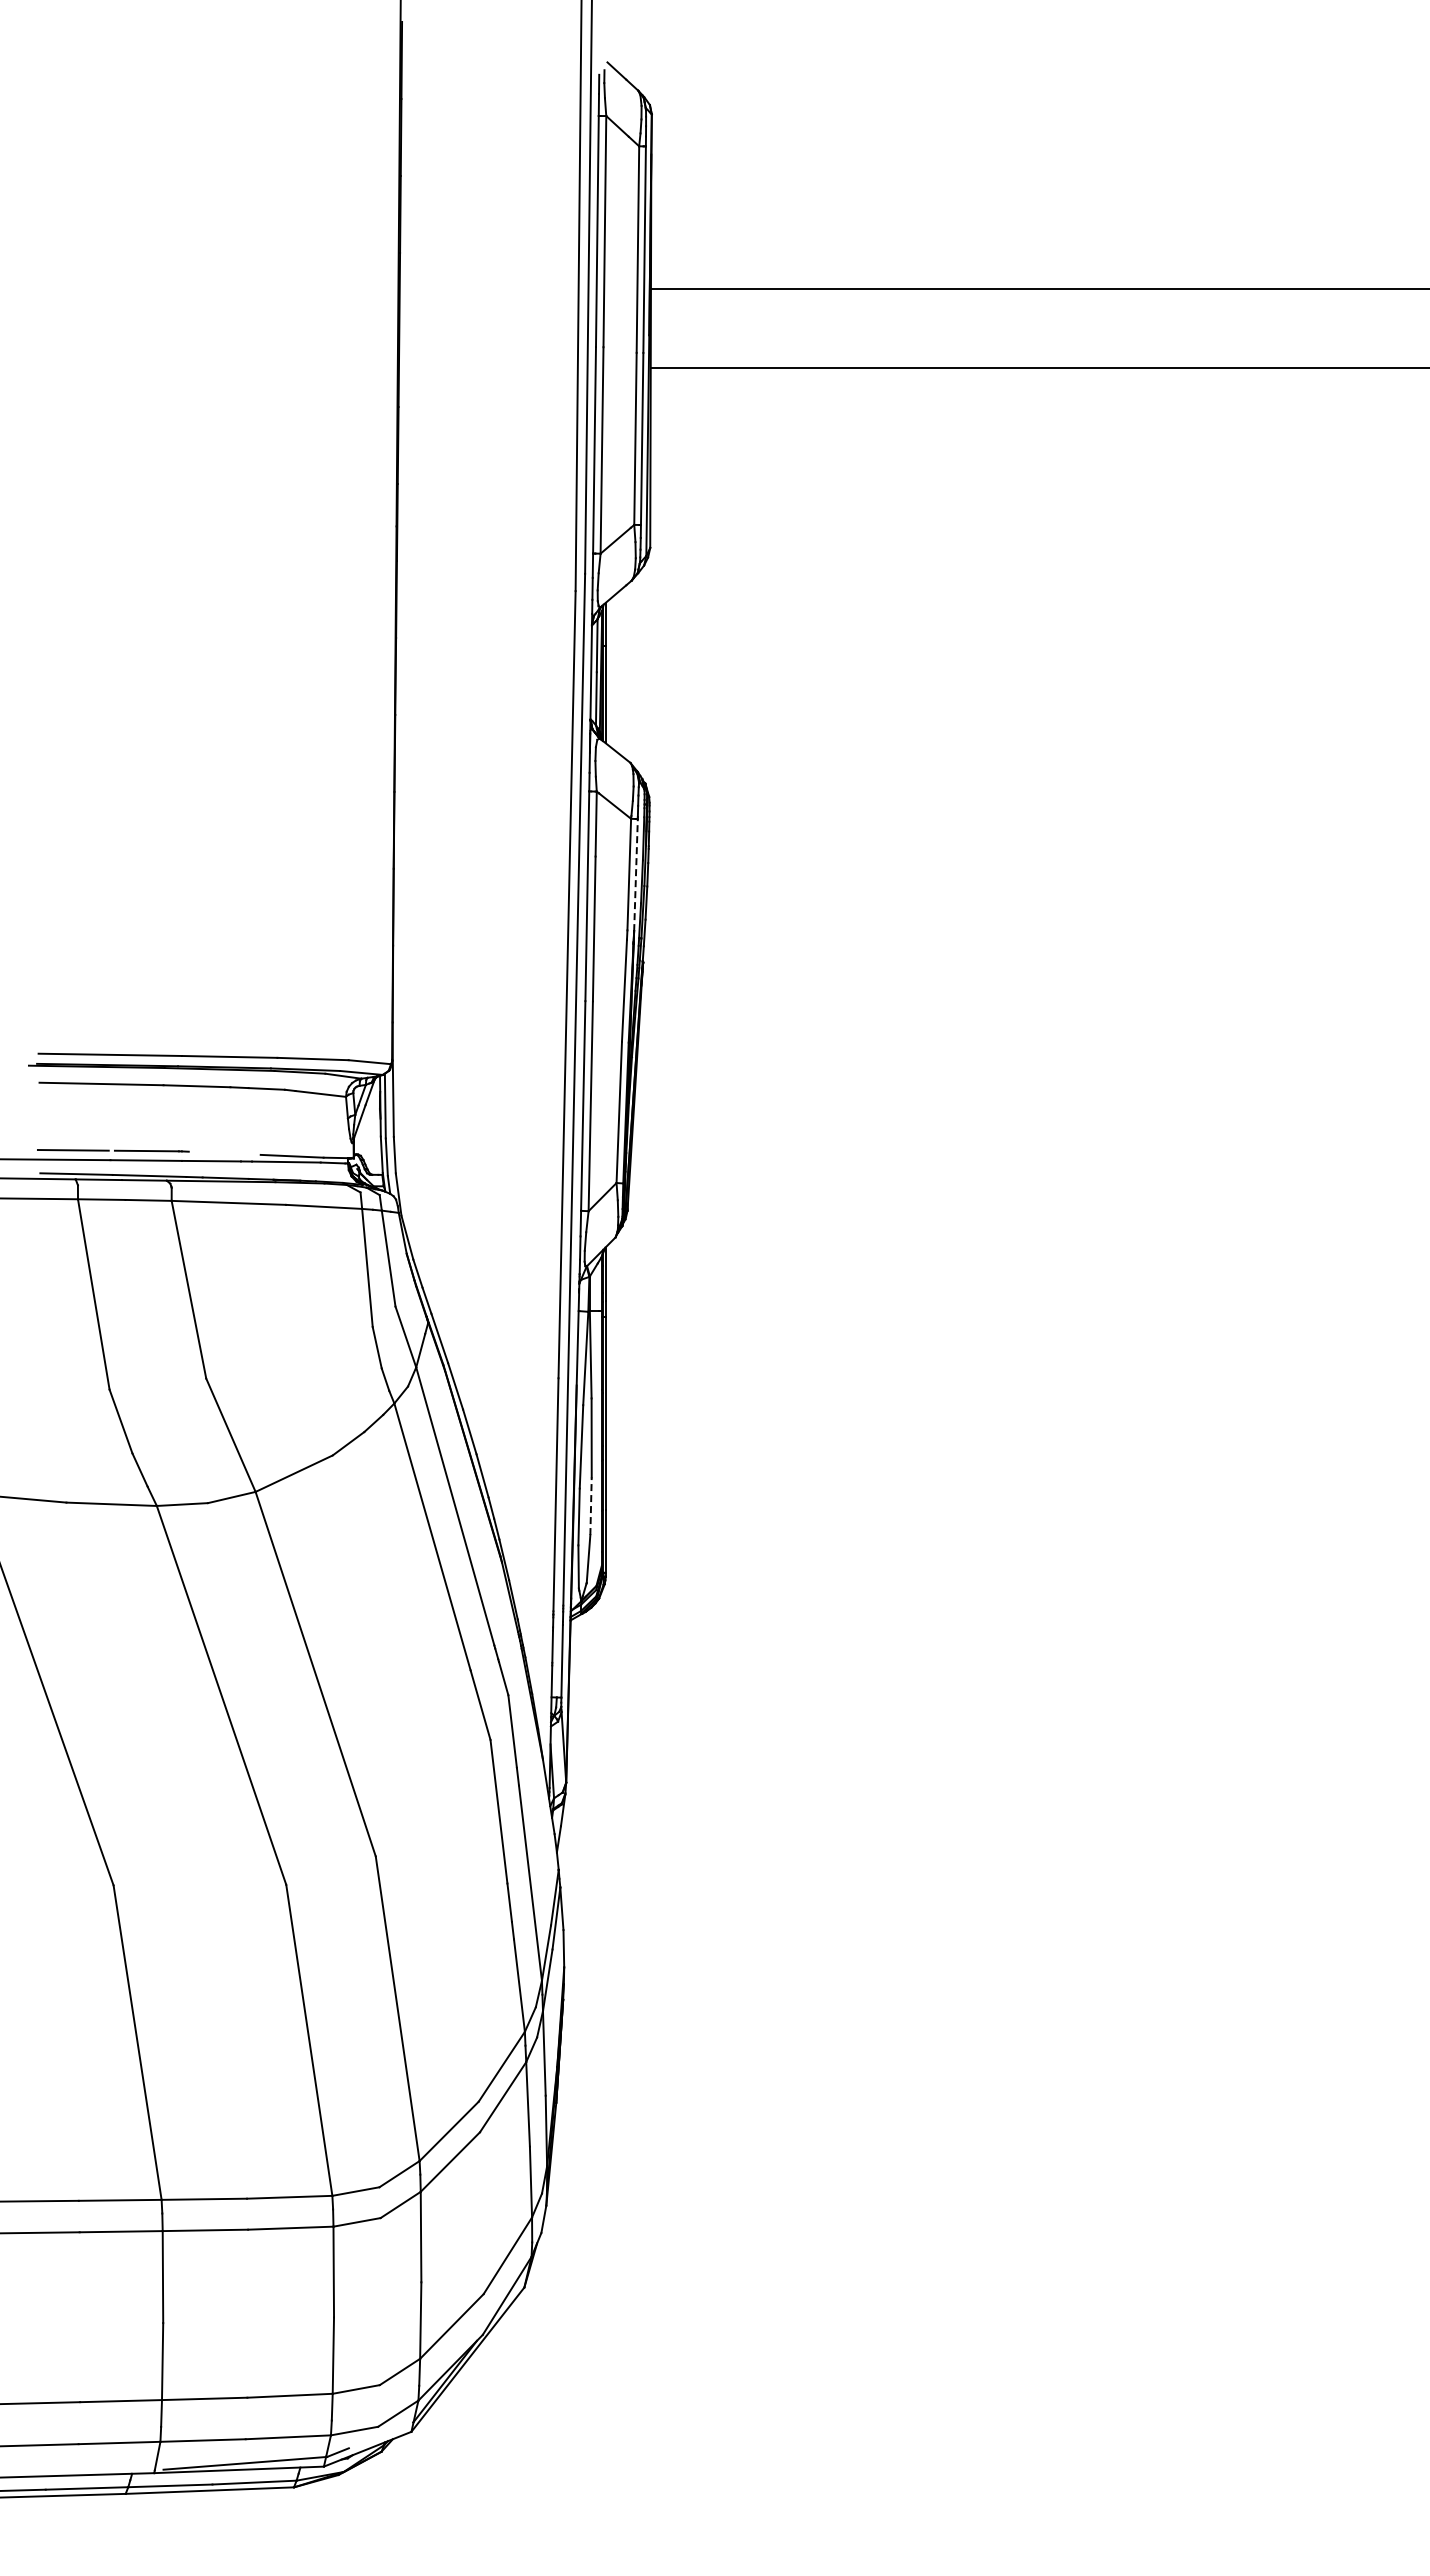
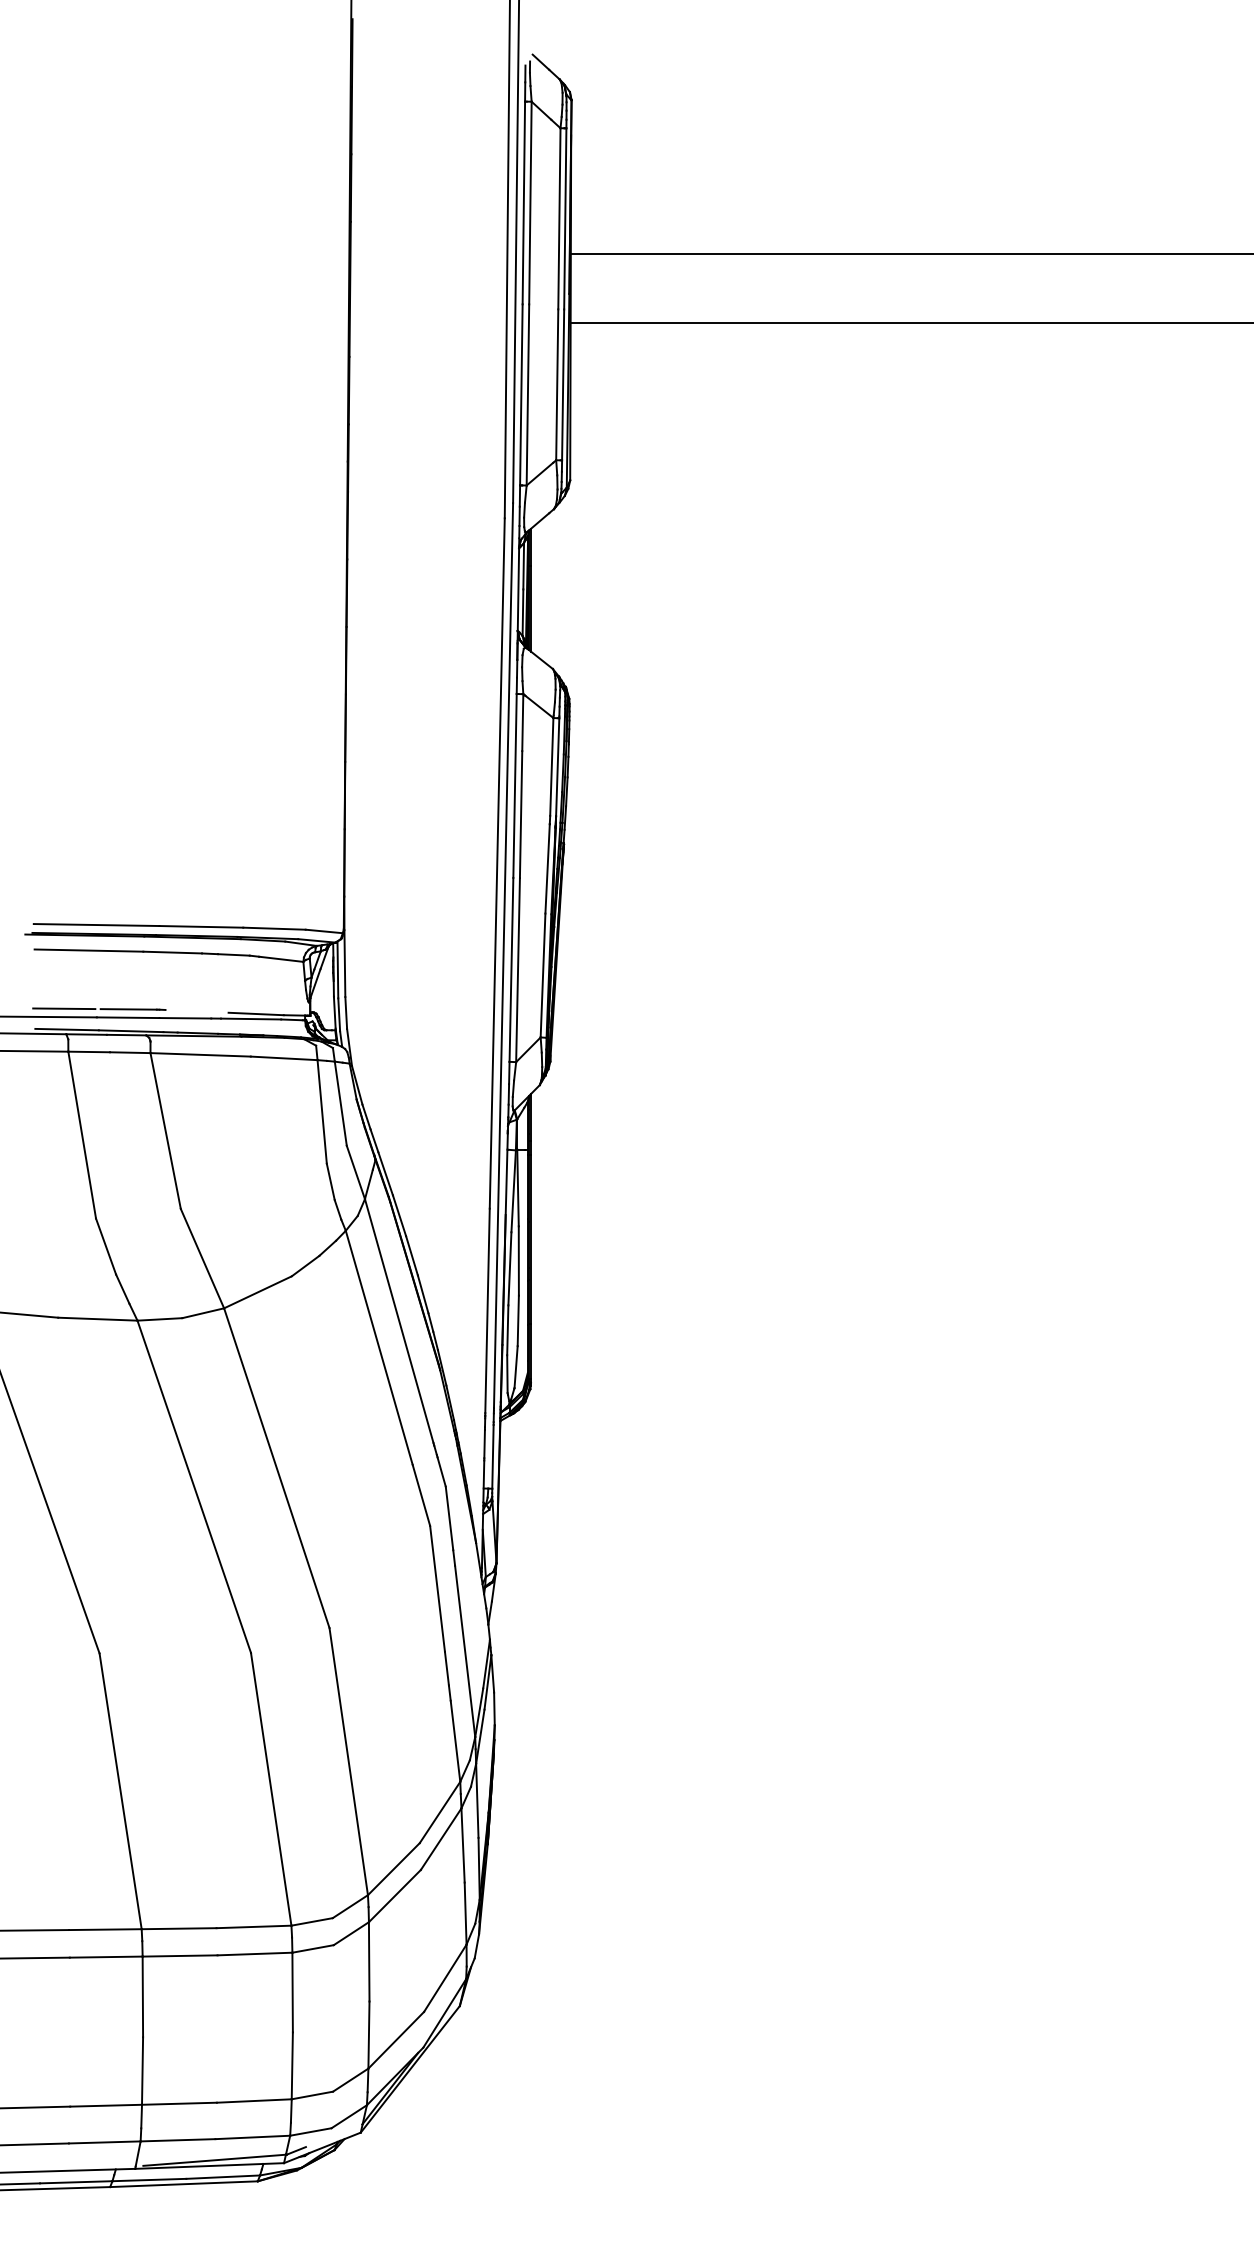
line: (636, 874) -> (558, 766), dashed -> solid
line: (591, 1506) -> (518, 1321), dashed -> solid

